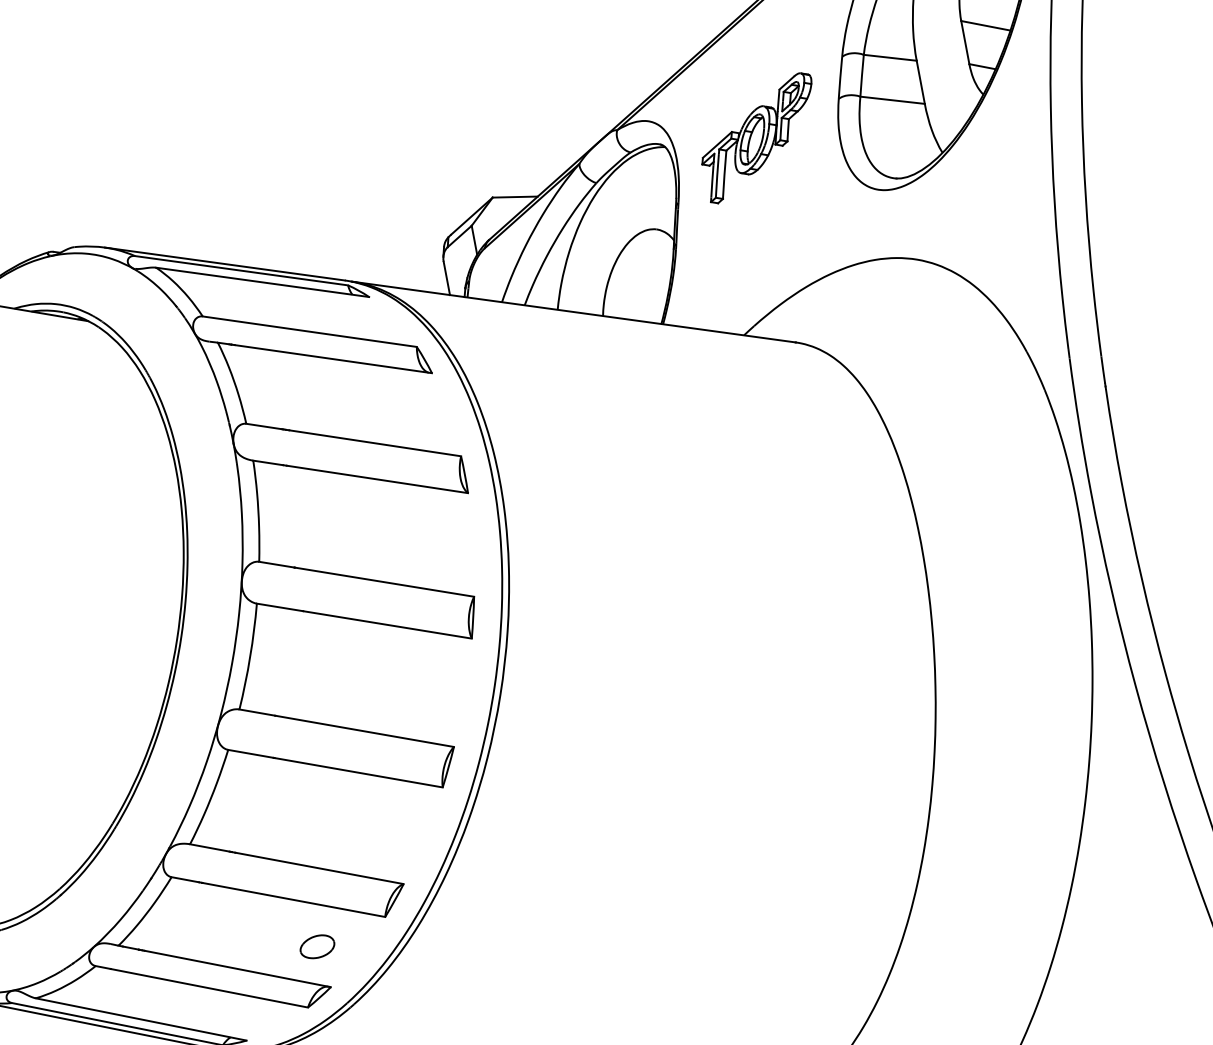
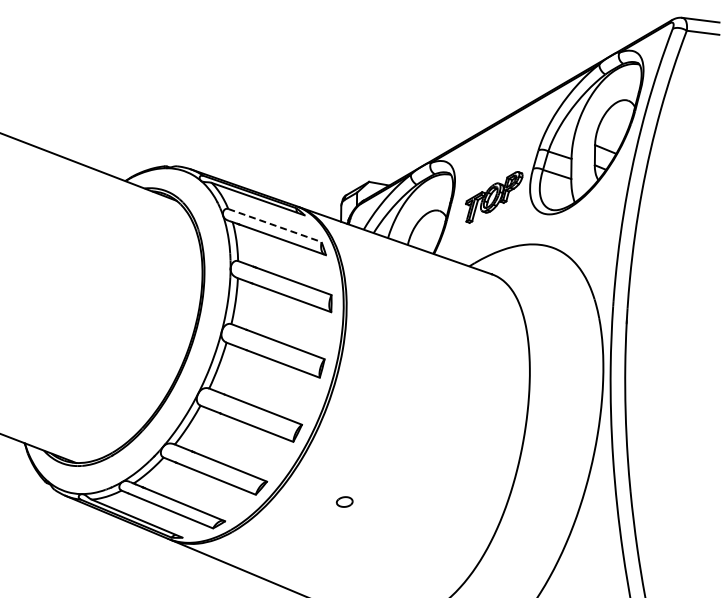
part: (760, 138) -> (494, 197), moved
line: (311, 331) -> (275, 225), solid -> dashed
part: (316, 945) -> (344, 501), moved

